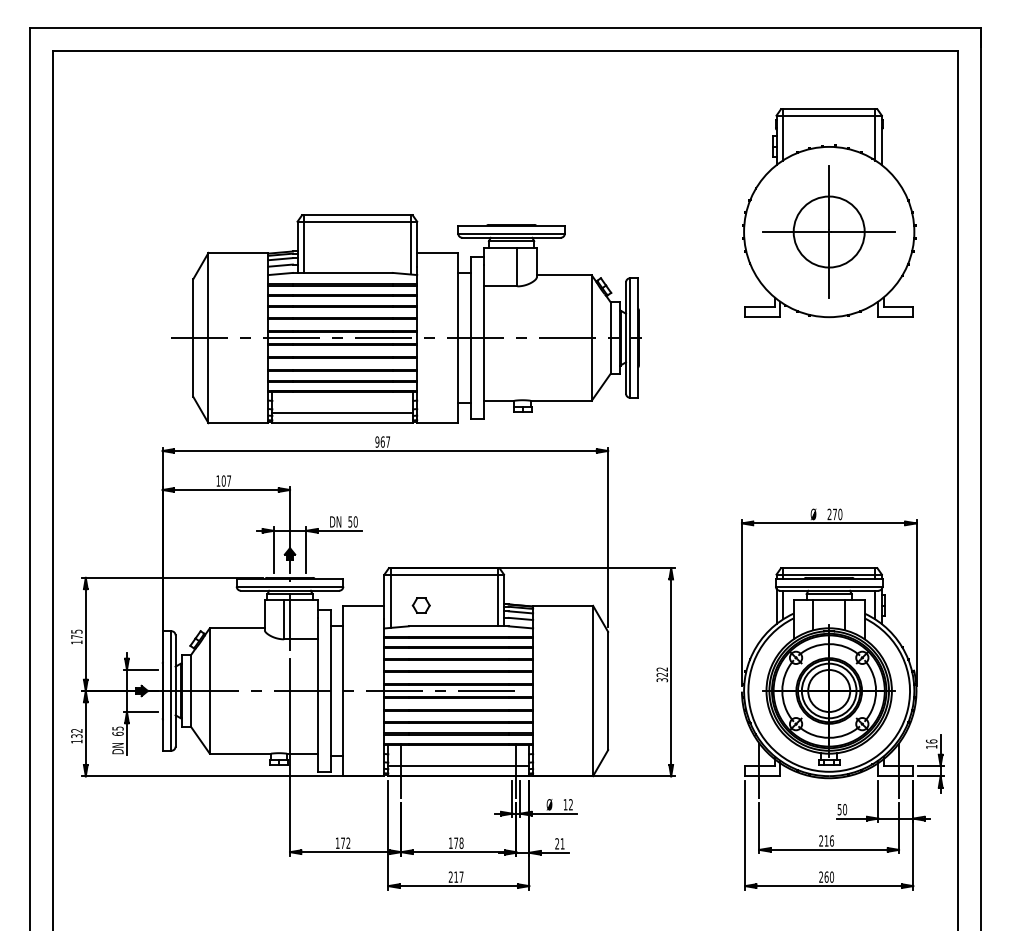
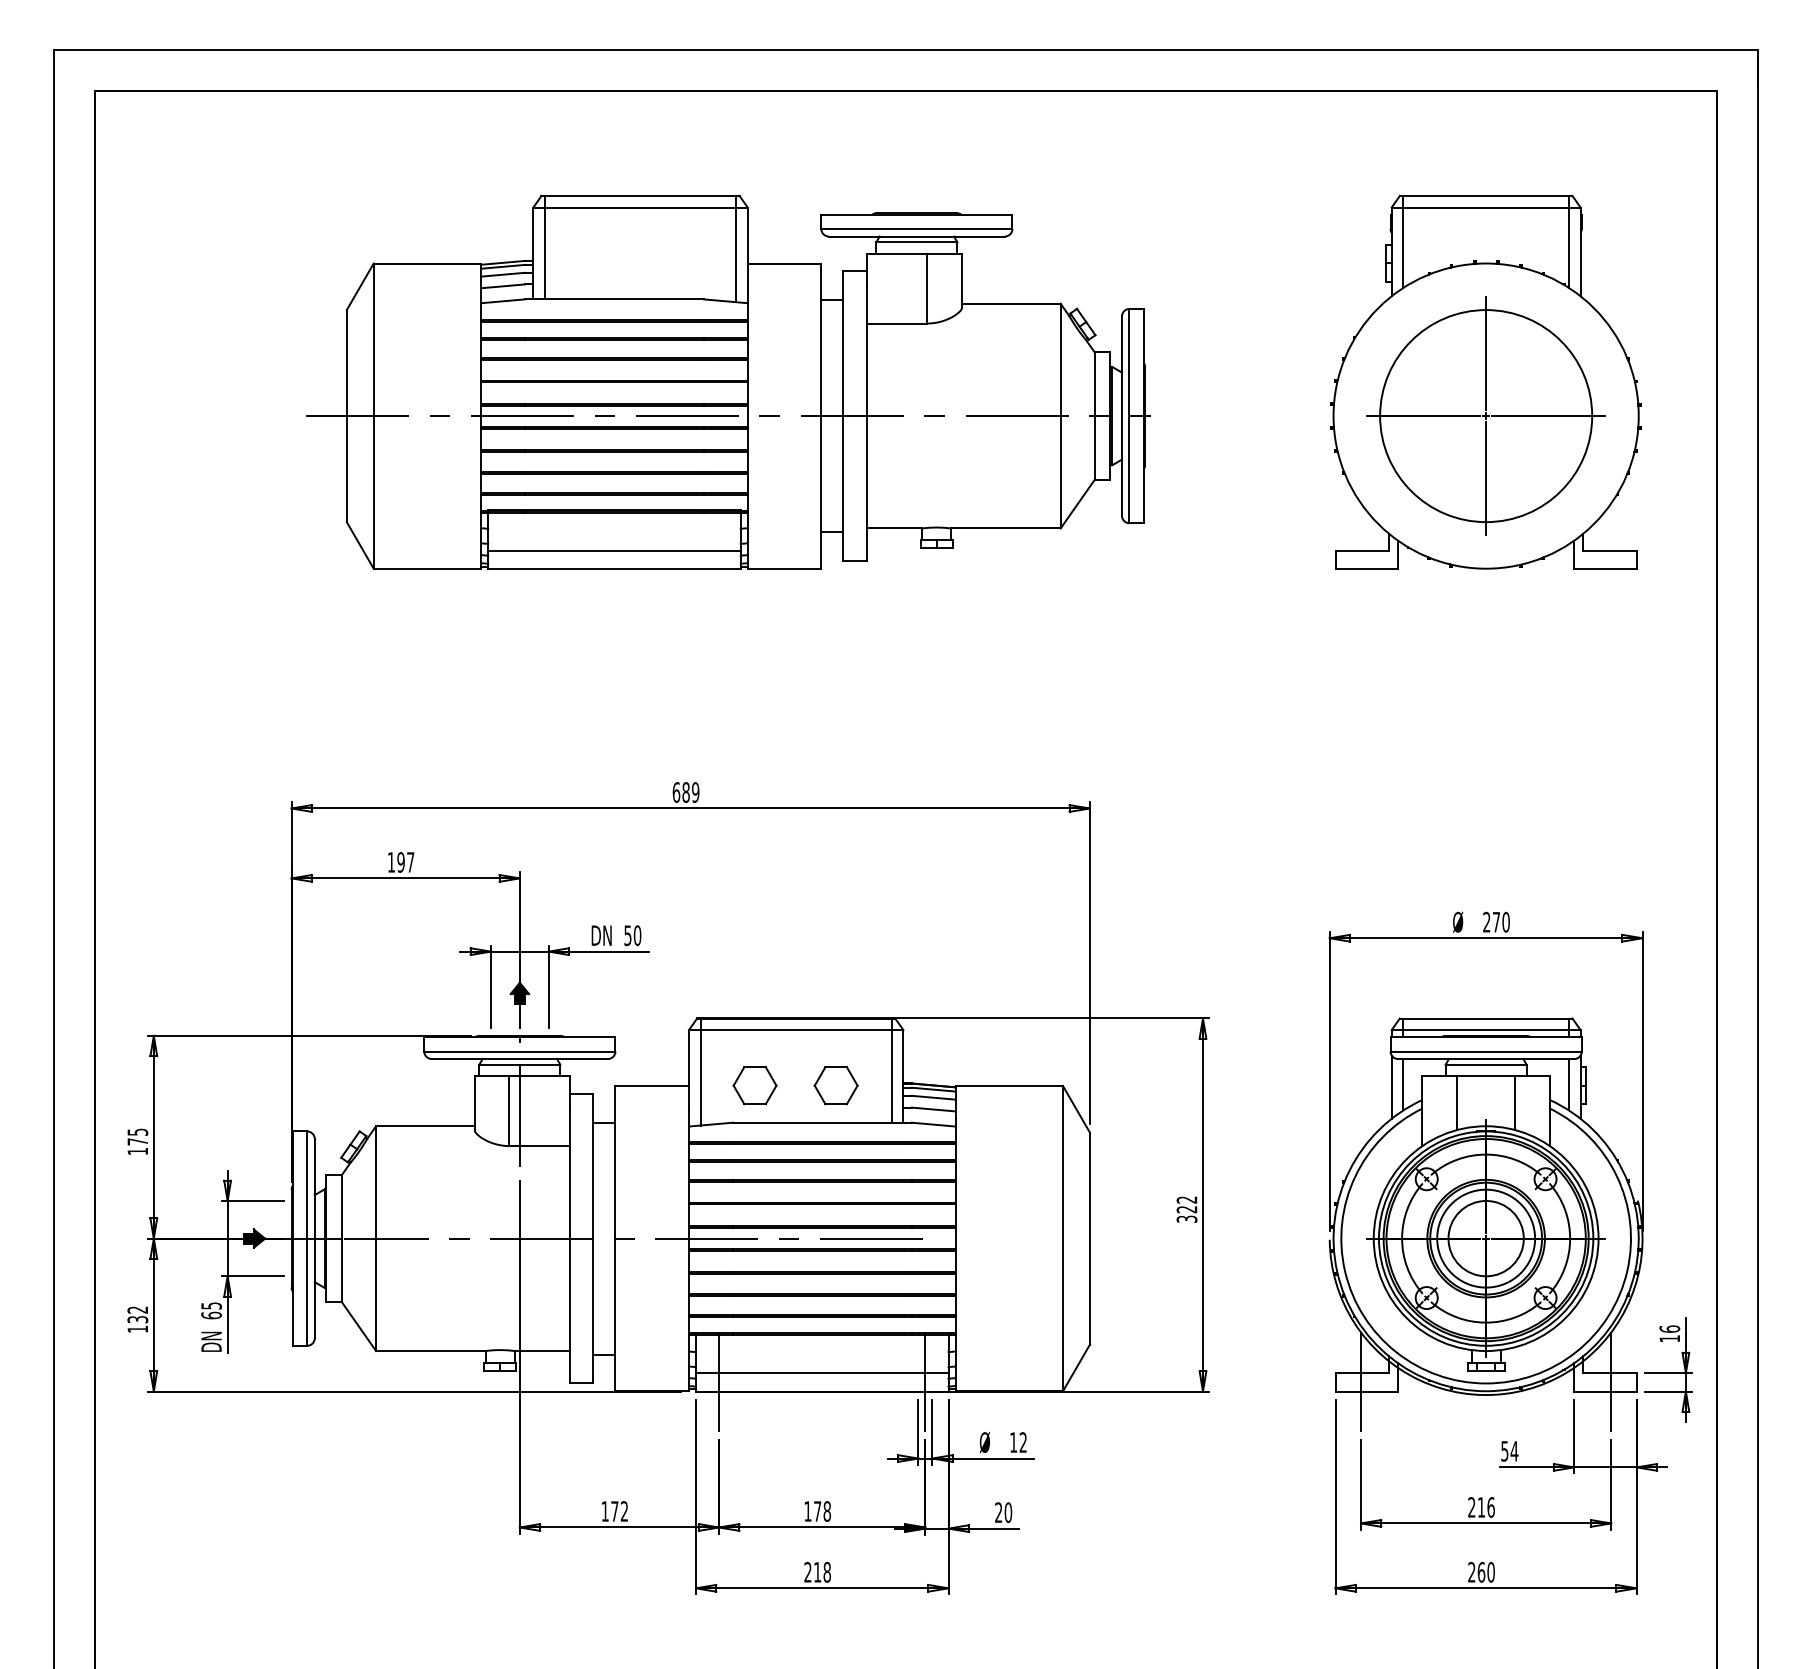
circle: (829, 231) -> (1486, 415), size x1.67
part: (406, 319) -> (728, 382), moved
text: (382, 441) -> (685, 791), 967 -> 689
text: (223, 480) -> (400, 861), 107 -> 197
part: (421, 605) -> (755, 1085), size x1.43
part: (466, 605) -> (836, 1085), added
text: (844, 809) -> (1513, 1451), 50 -> 54
text: (562, 843) -> (1008, 1511), 21 -> 20
text: (461, 876) -> (827, 1571), 217 -> 218

